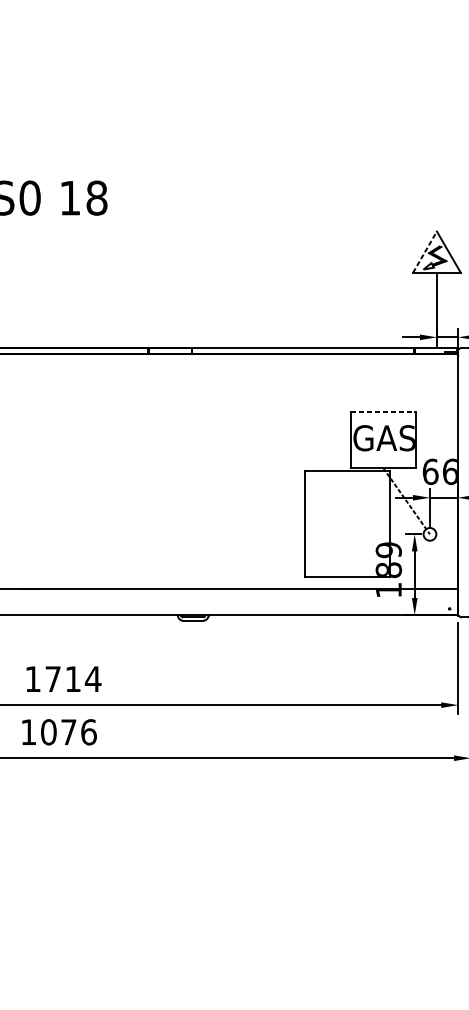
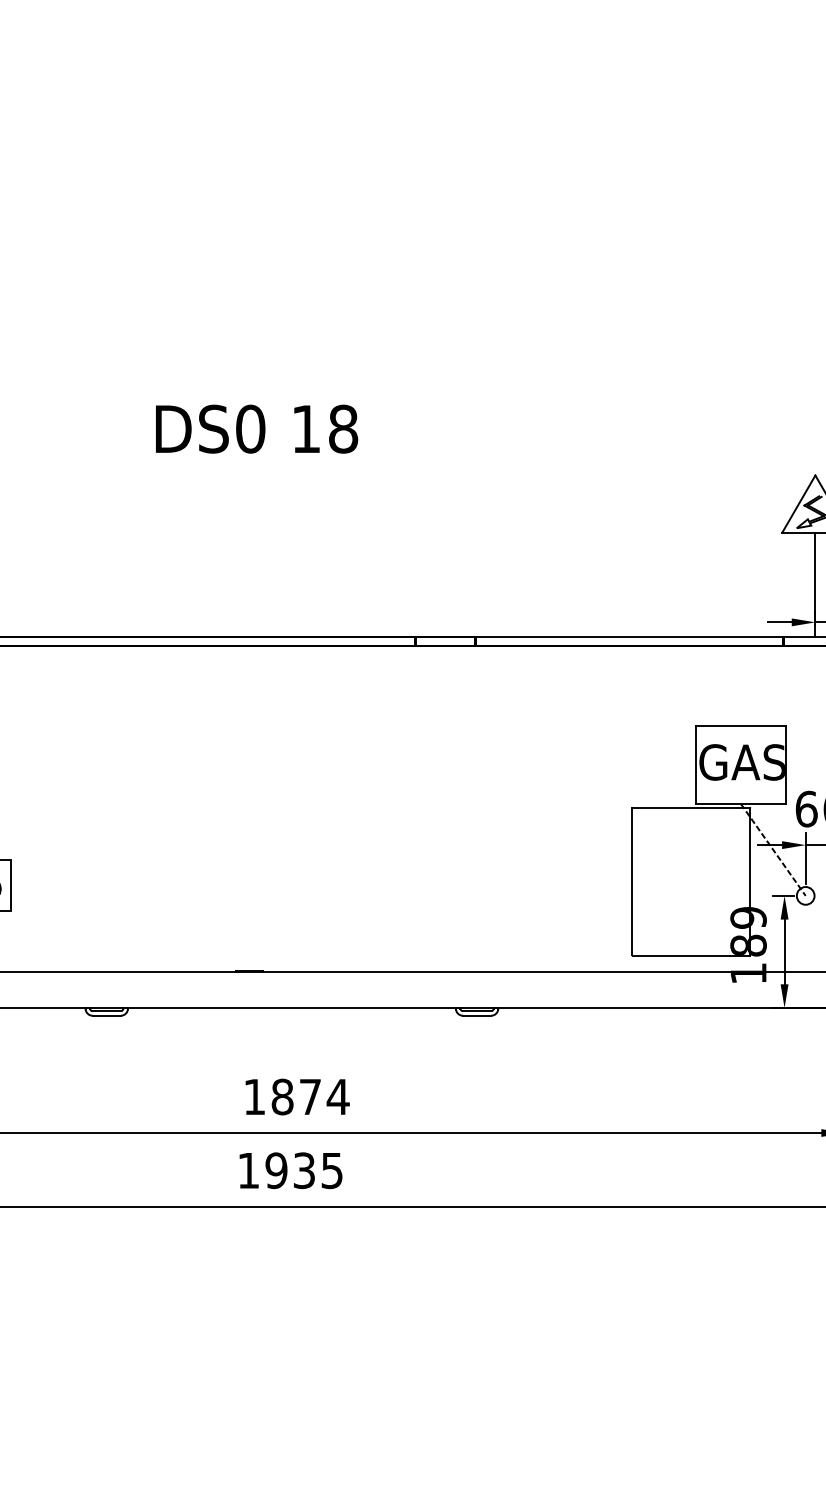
line: (425, 251) -> (799, 503), dashed -> solid
line: (382, 412) -> (740, 726), dashed -> solid
text: (62, 678) -> (295, 1096), 1714 -> 1874
text: (68, 732) -> (304, 1170), 1076 -> 1935

